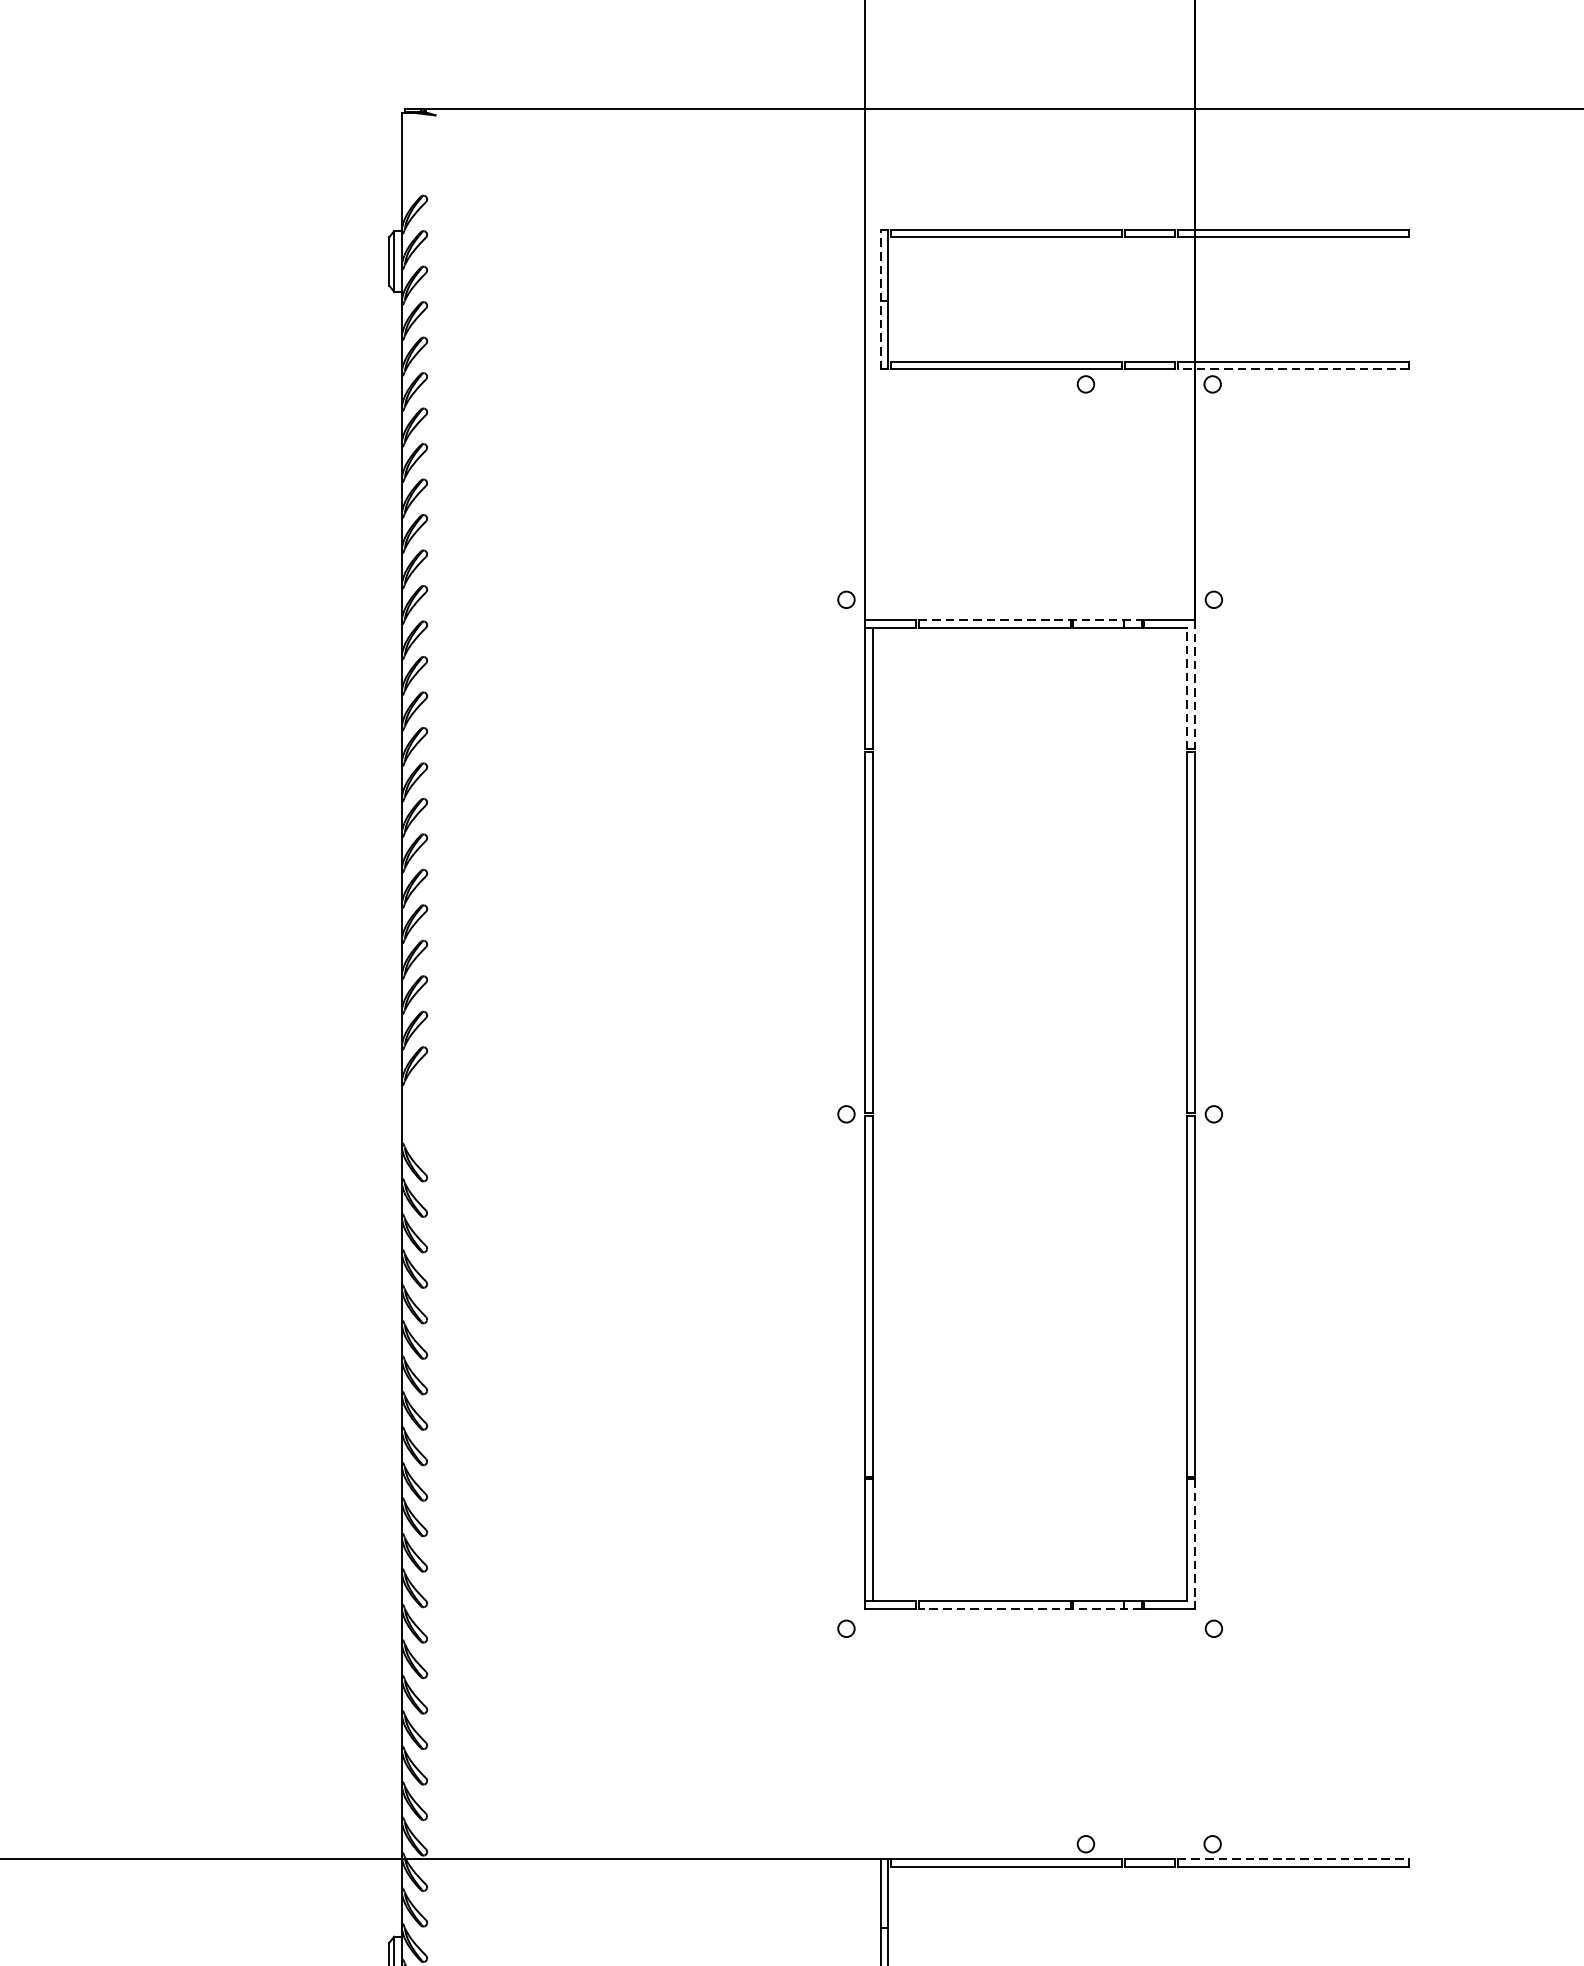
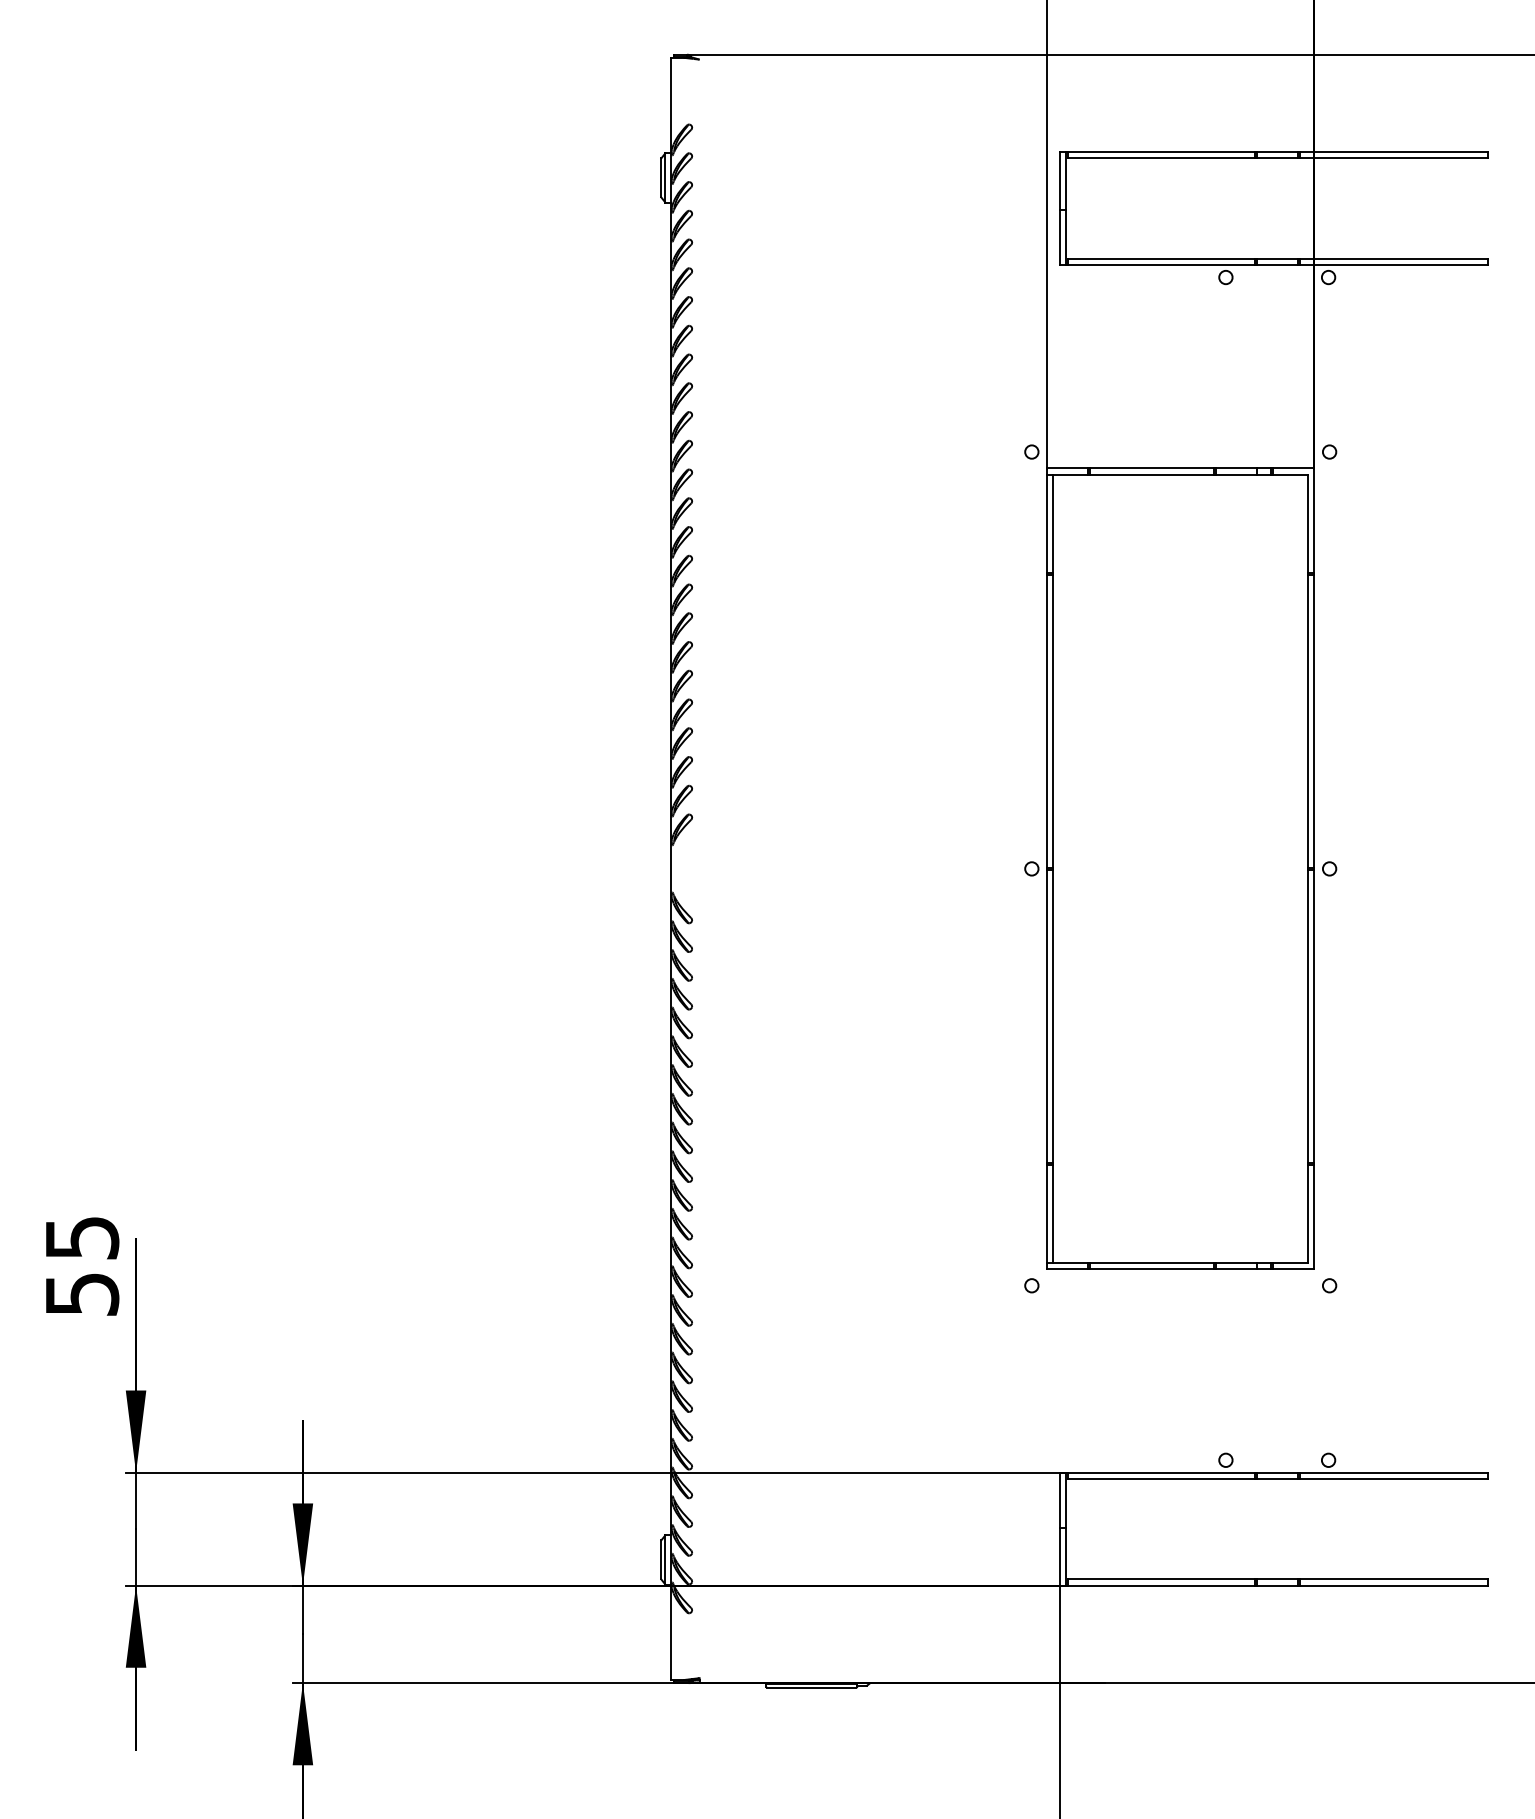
line: (880, 299) -> (1059, 208), dashed -> solid
line: (1294, 369) -> (1394, 265), dashed -> solid
line: (1031, 620) -> (1181, 468), dashed -> solid
line: (1195, 685) -> (1314, 521), dashed -> solid
line: (1187, 688) -> (1308, 523), dashed -> solid
line: (1195, 1544) -> (1314, 1217), dashed -> solid
line: (1029, 1608) -> (1180, 1269), dashed -> solid
line: (1294, 1859) -> (1394, 1472), dashed -> solid

